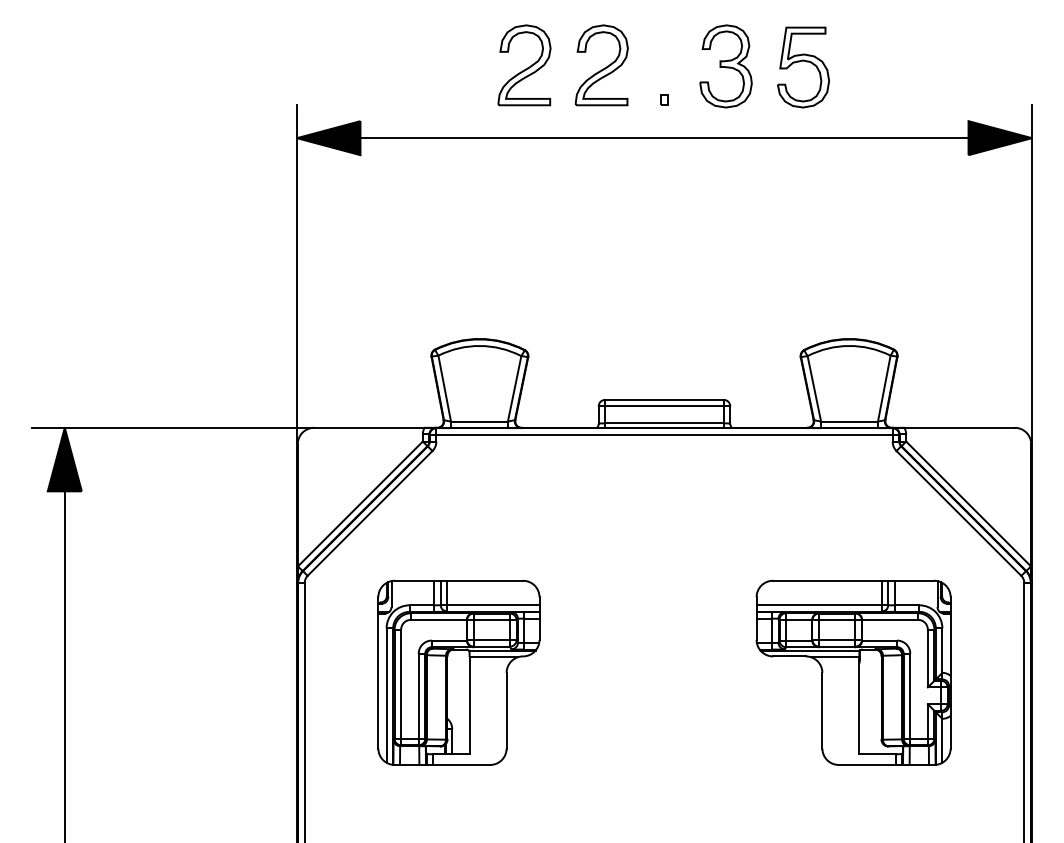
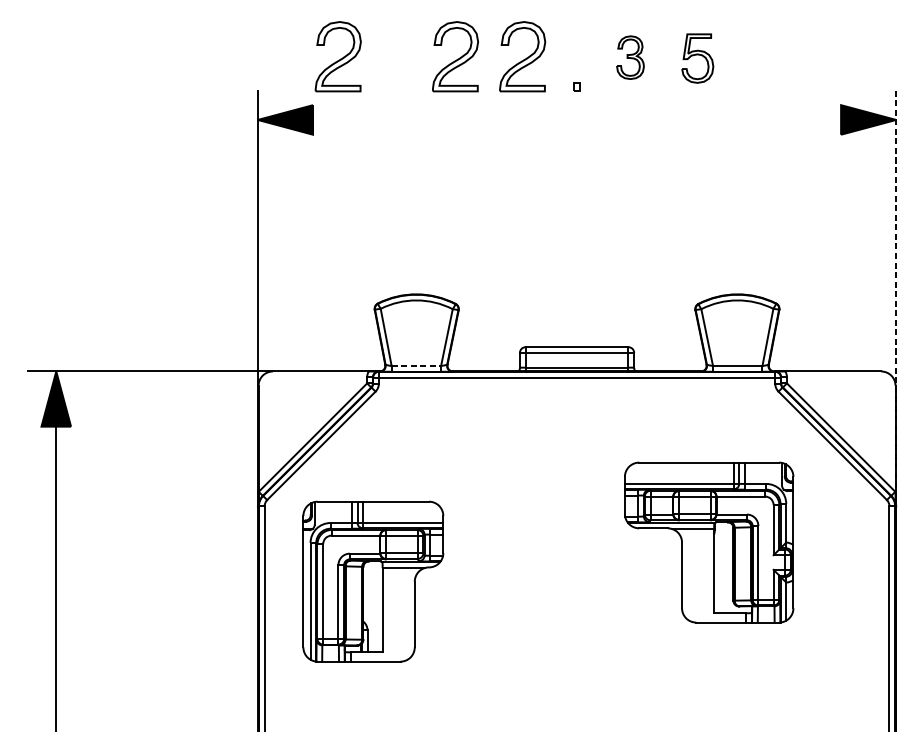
part: (389, 65) -> (338, 56), added
part: (725, 66) -> (630, 57), size x0.6
part: (803, 67) -> (697, 58), size x0.7
line: (664, 138) -> (577, 120), removed
line: (1032, 344) -> (896, 299), solid -> dashed
line: (479, 421) -> (416, 366), solid -> dashed
part: (458, 672) -> (372, 581), moved
part: (853, 672) -> (709, 542), moved

